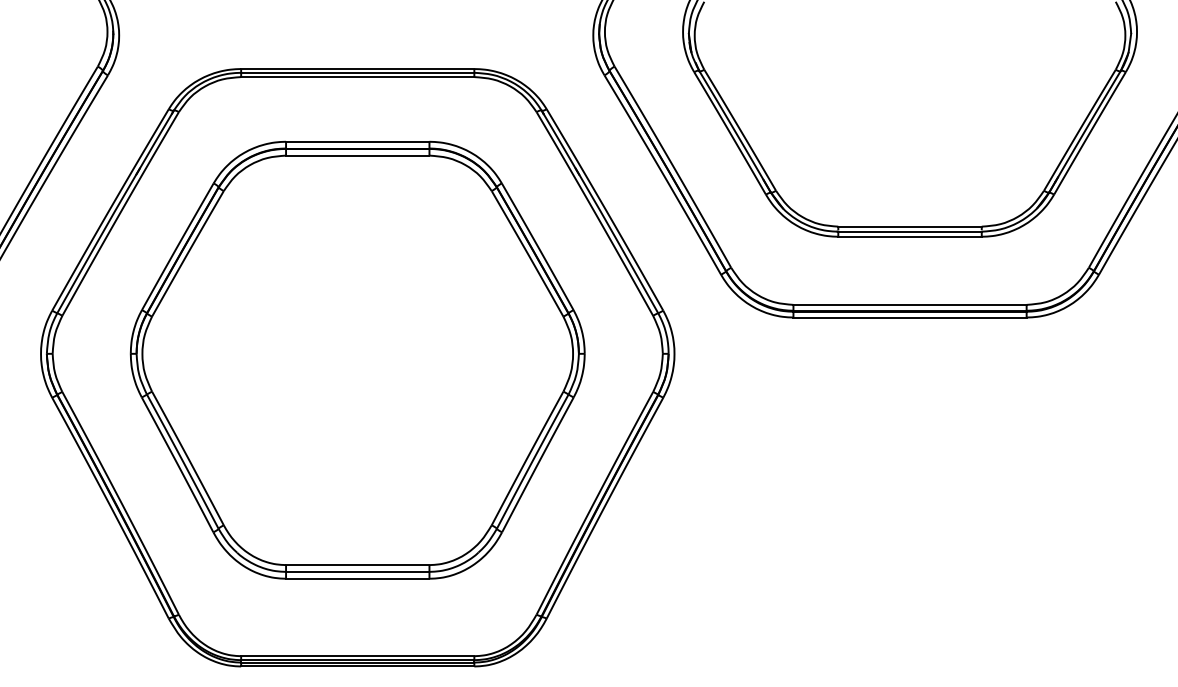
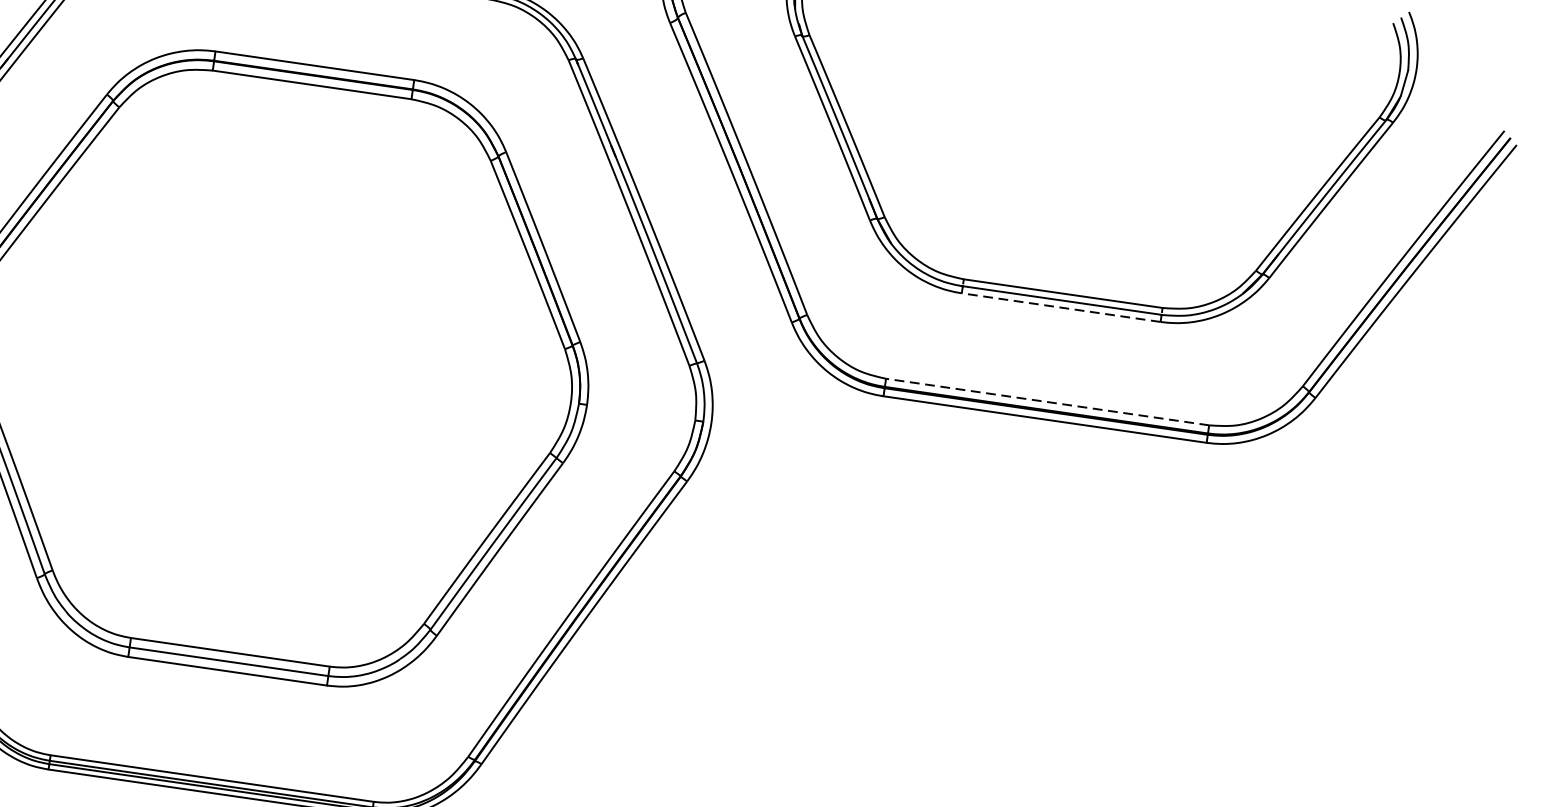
line: (910, 236) -> (1061, 307), solid -> dashed
line: (910, 304) -> (1048, 401), solid -> dashed

